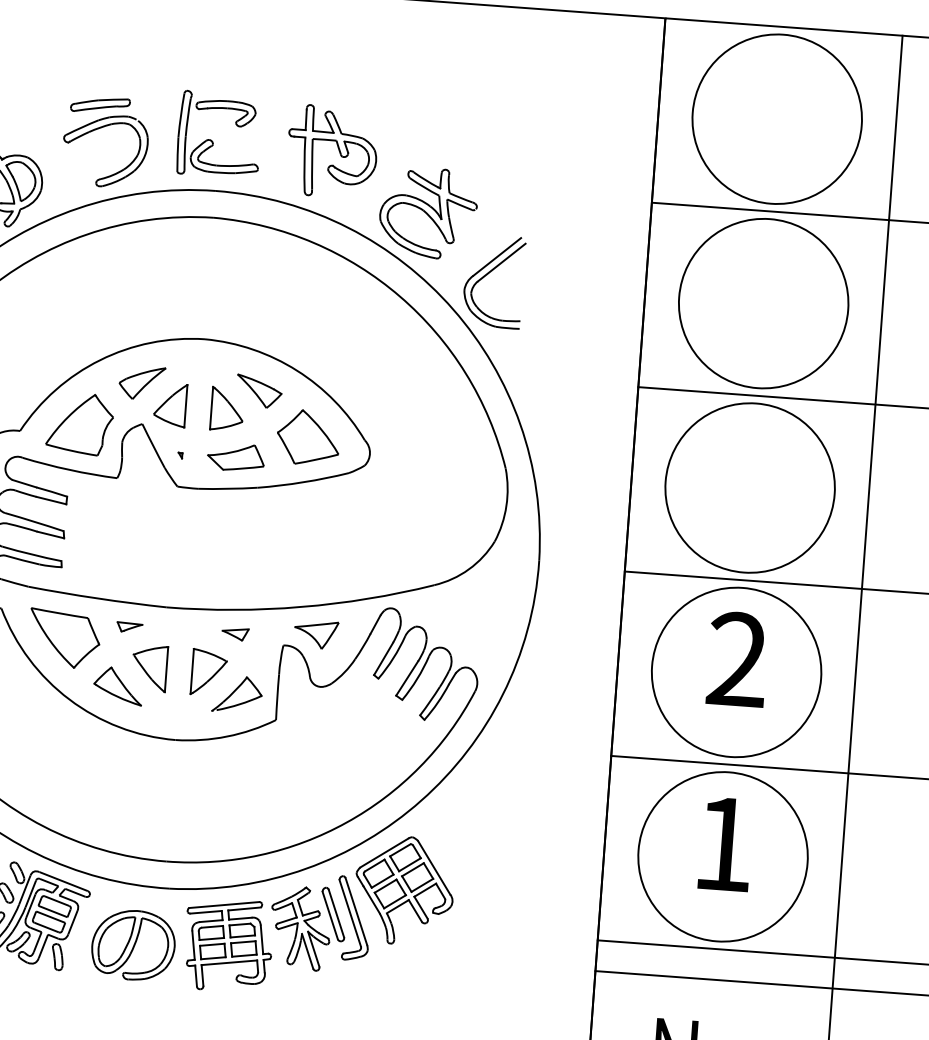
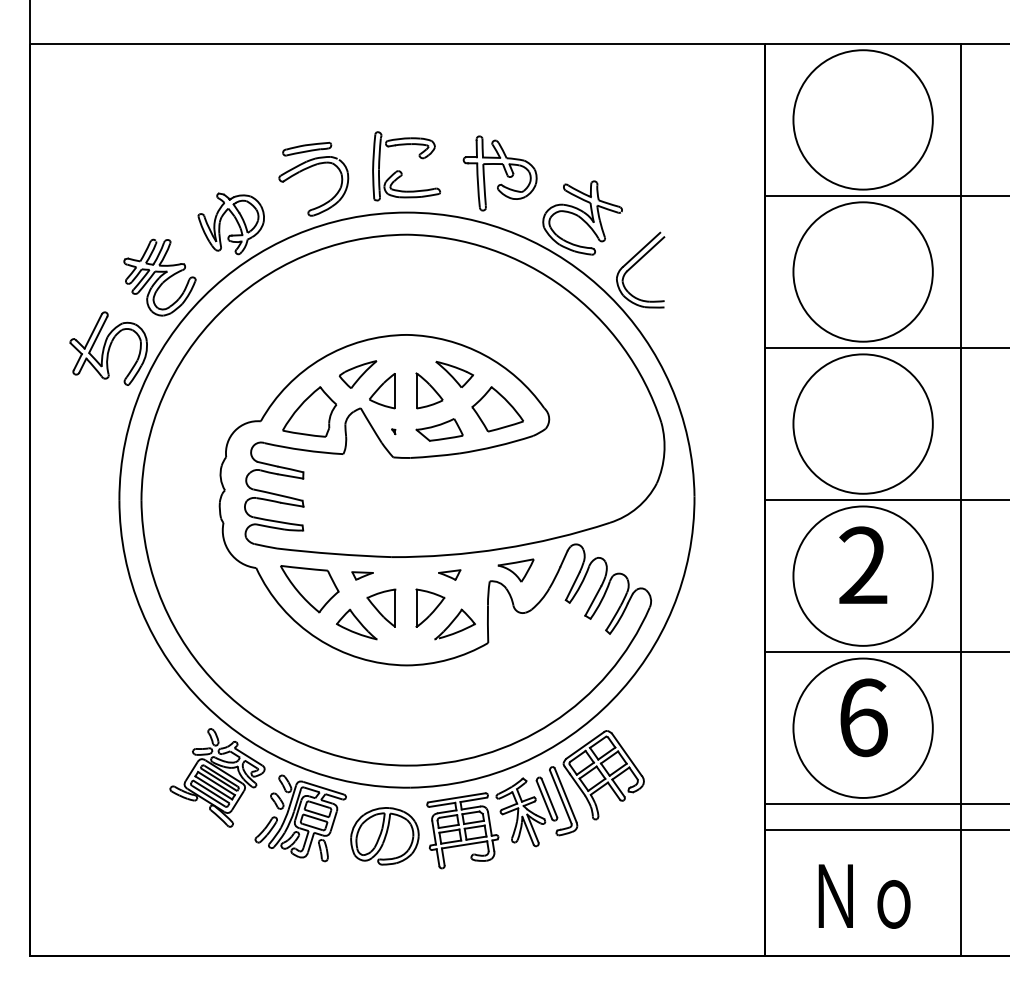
text: (724, 843) -> (863, 717), 1 -> 6

